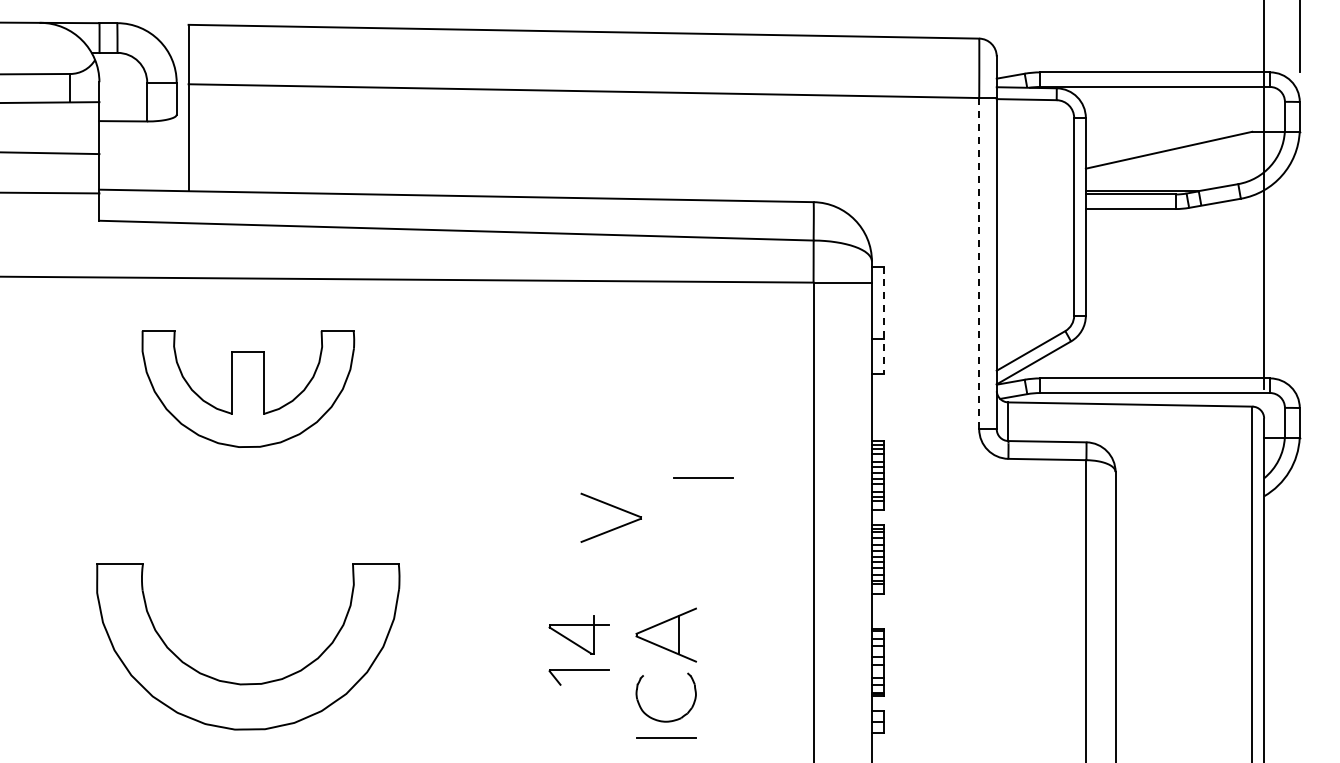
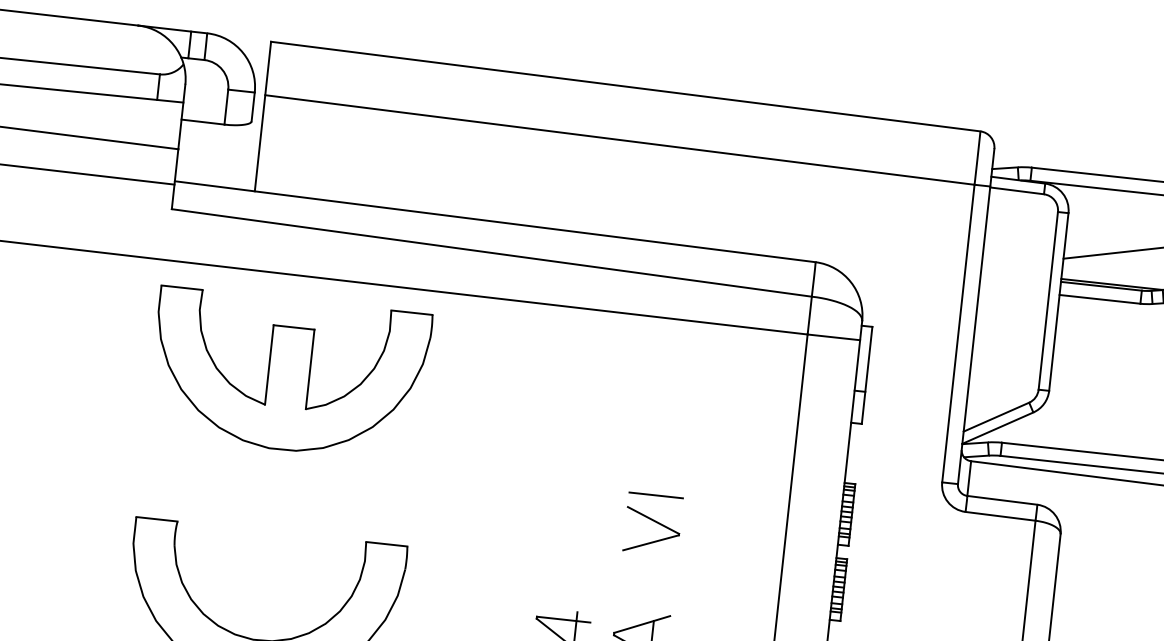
line: (979, 263) -> (958, 333), dashed -> solid
line: (883, 320) -> (866, 375), dashed -> solid
part: (248, 388) -> (289, 374), size x1.43
line: (703, 477) -> (656, 495), moved
part: (615, 508) -> (657, 523), moved

